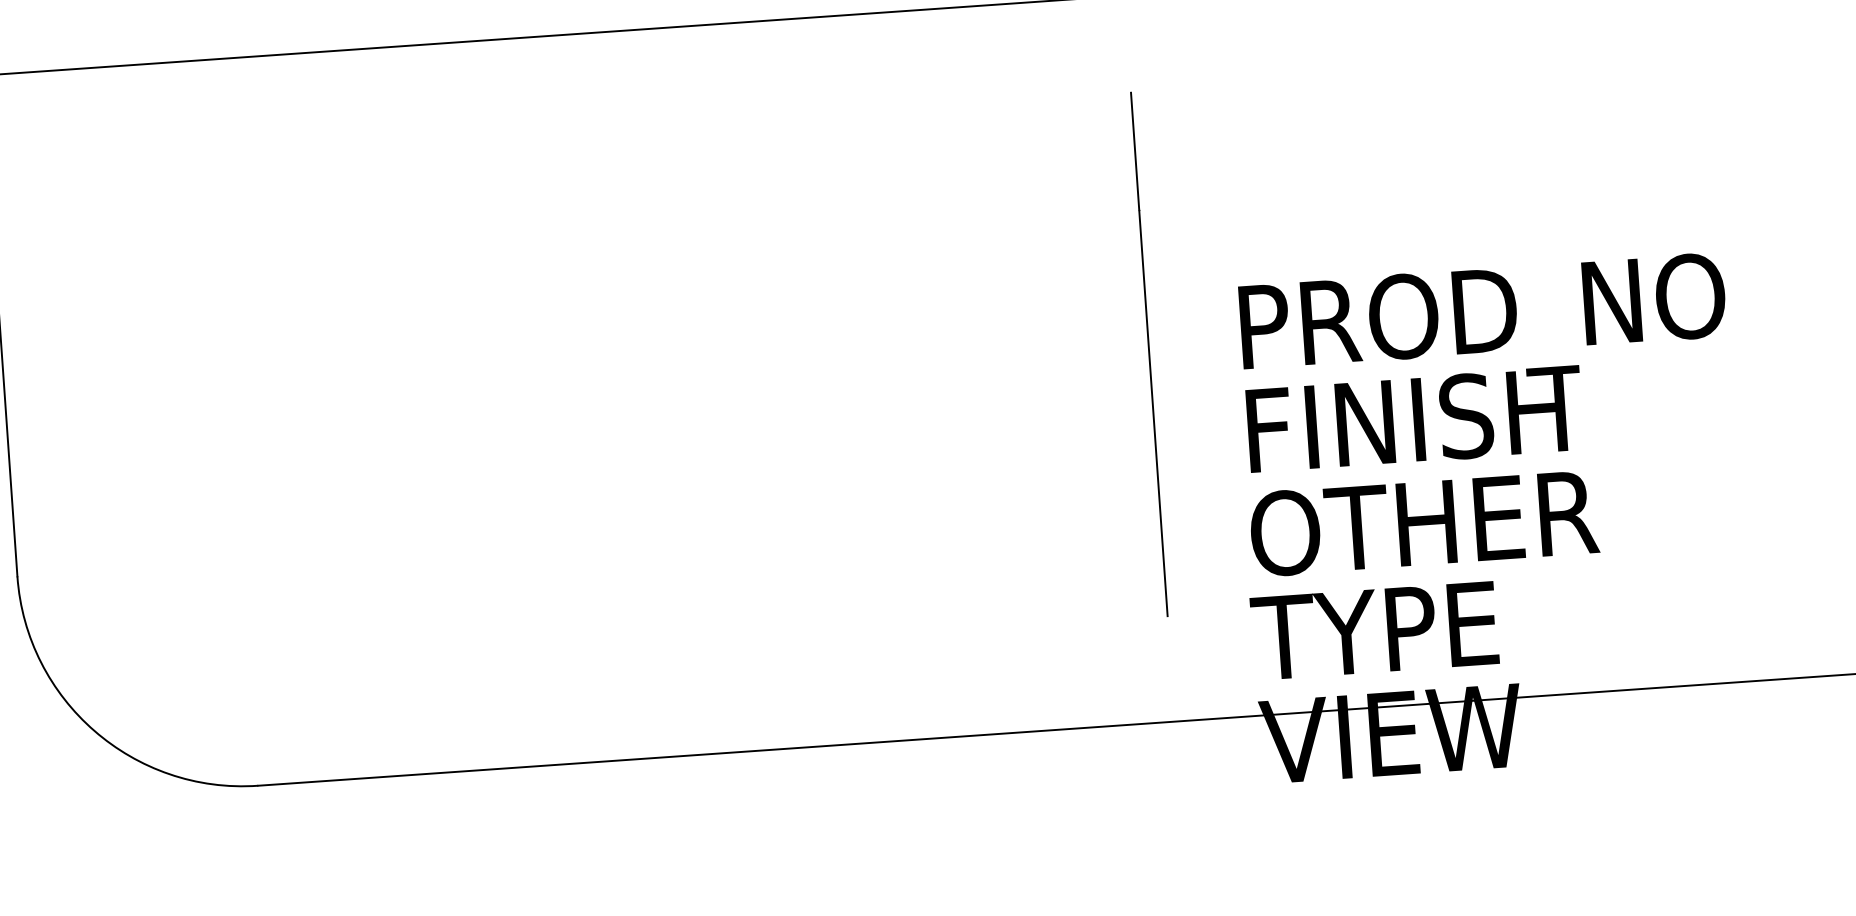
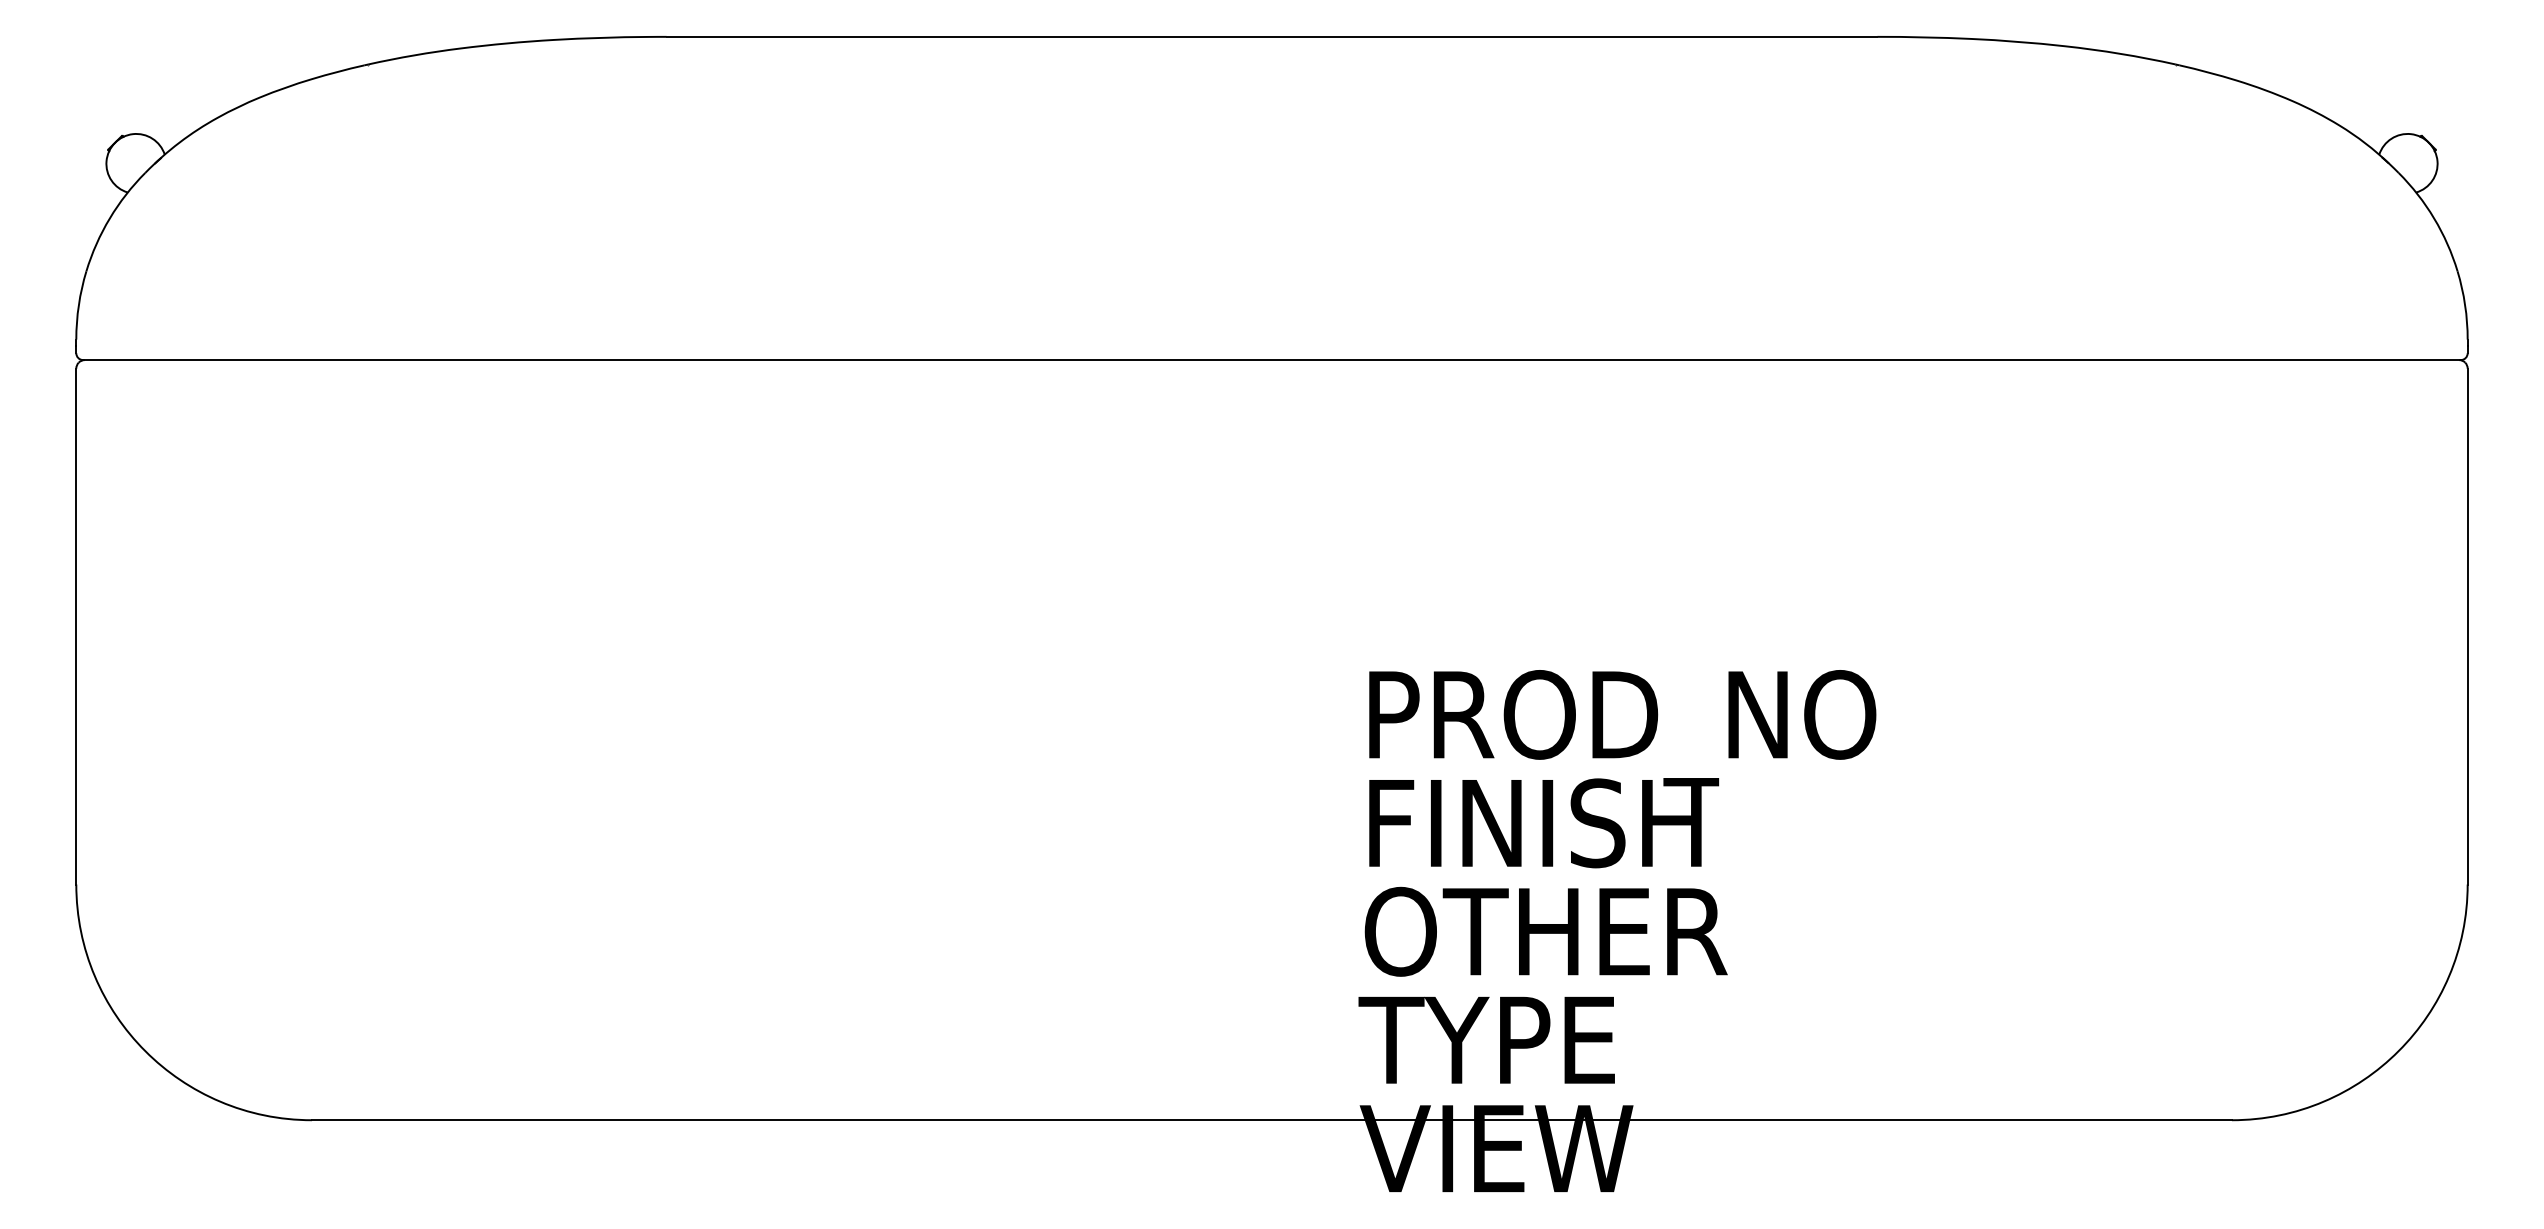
line: (1149, 354) -> (1272, 735), removed

